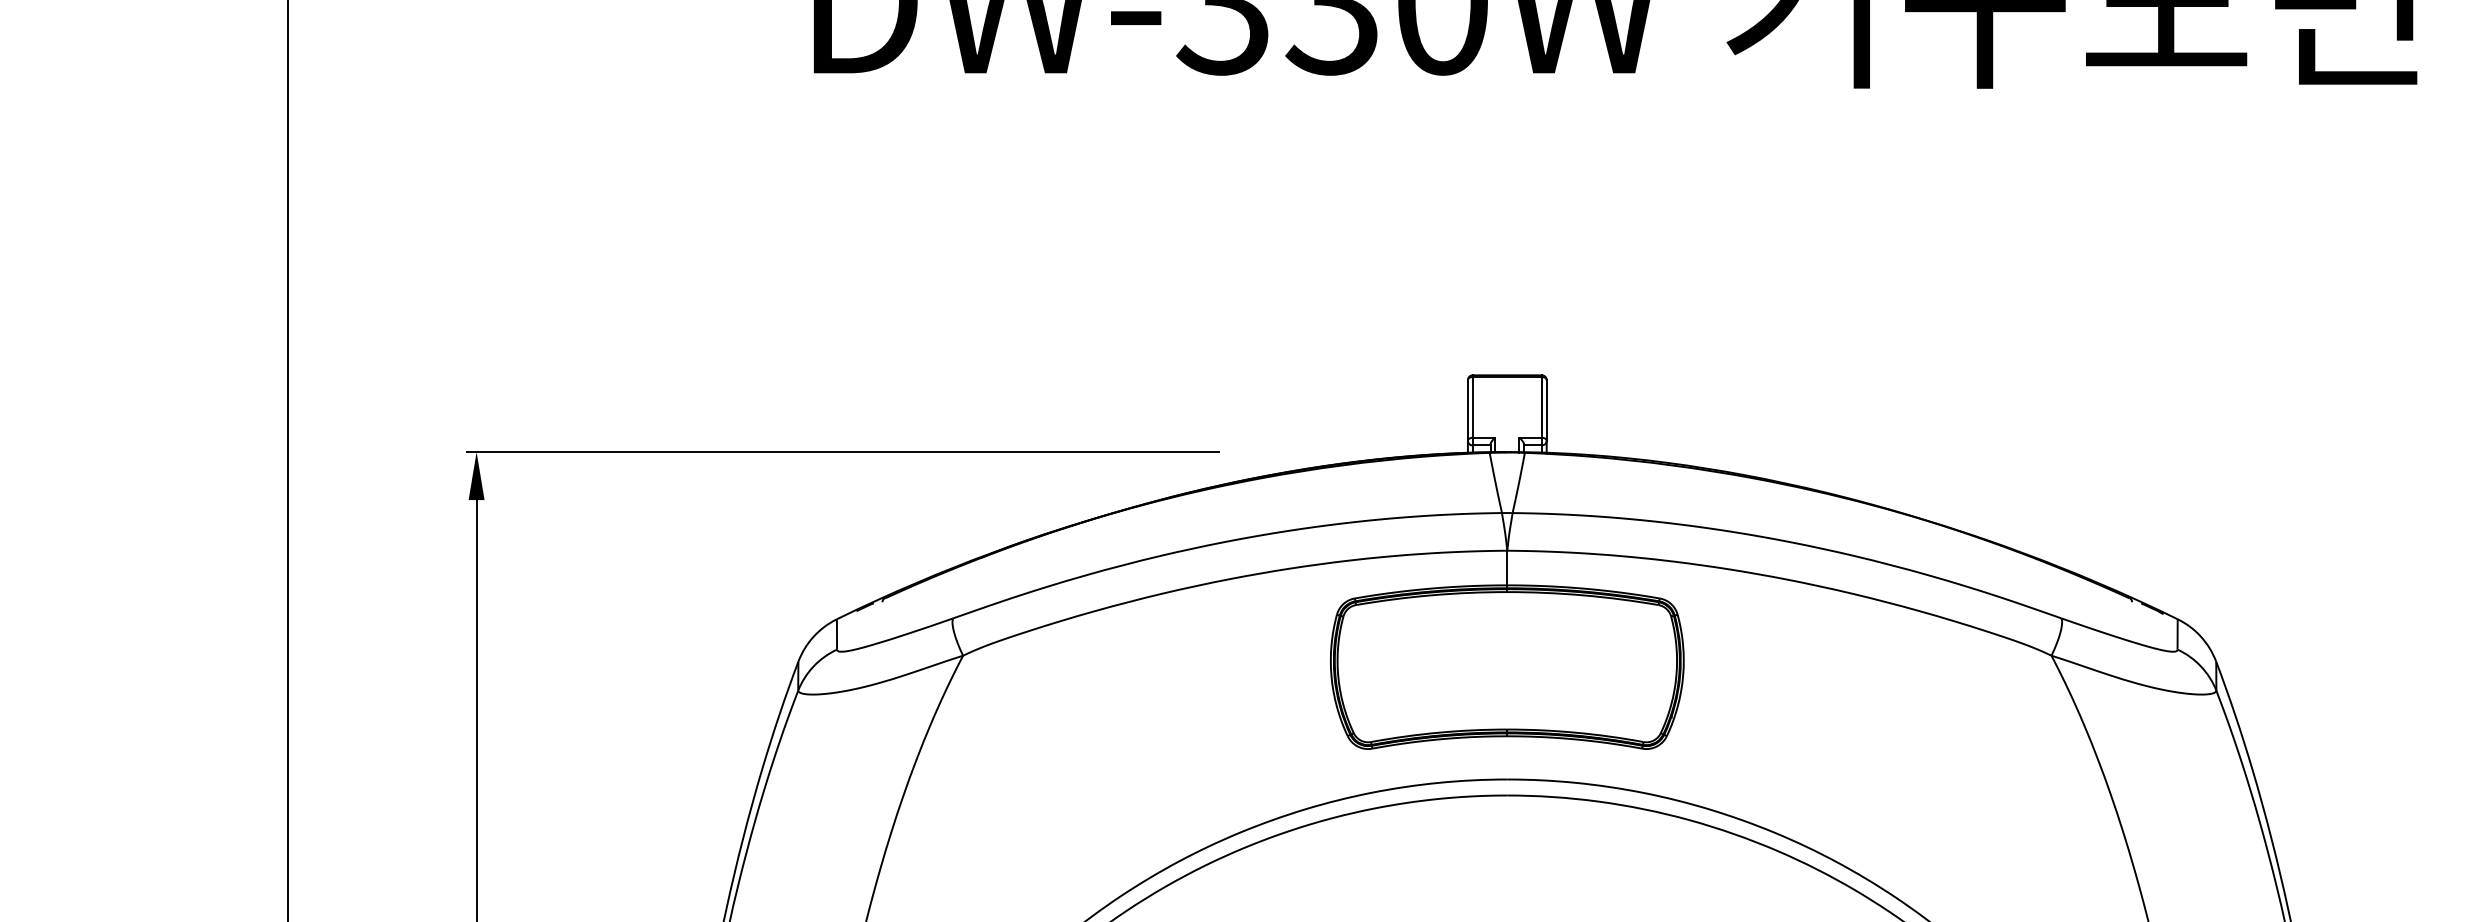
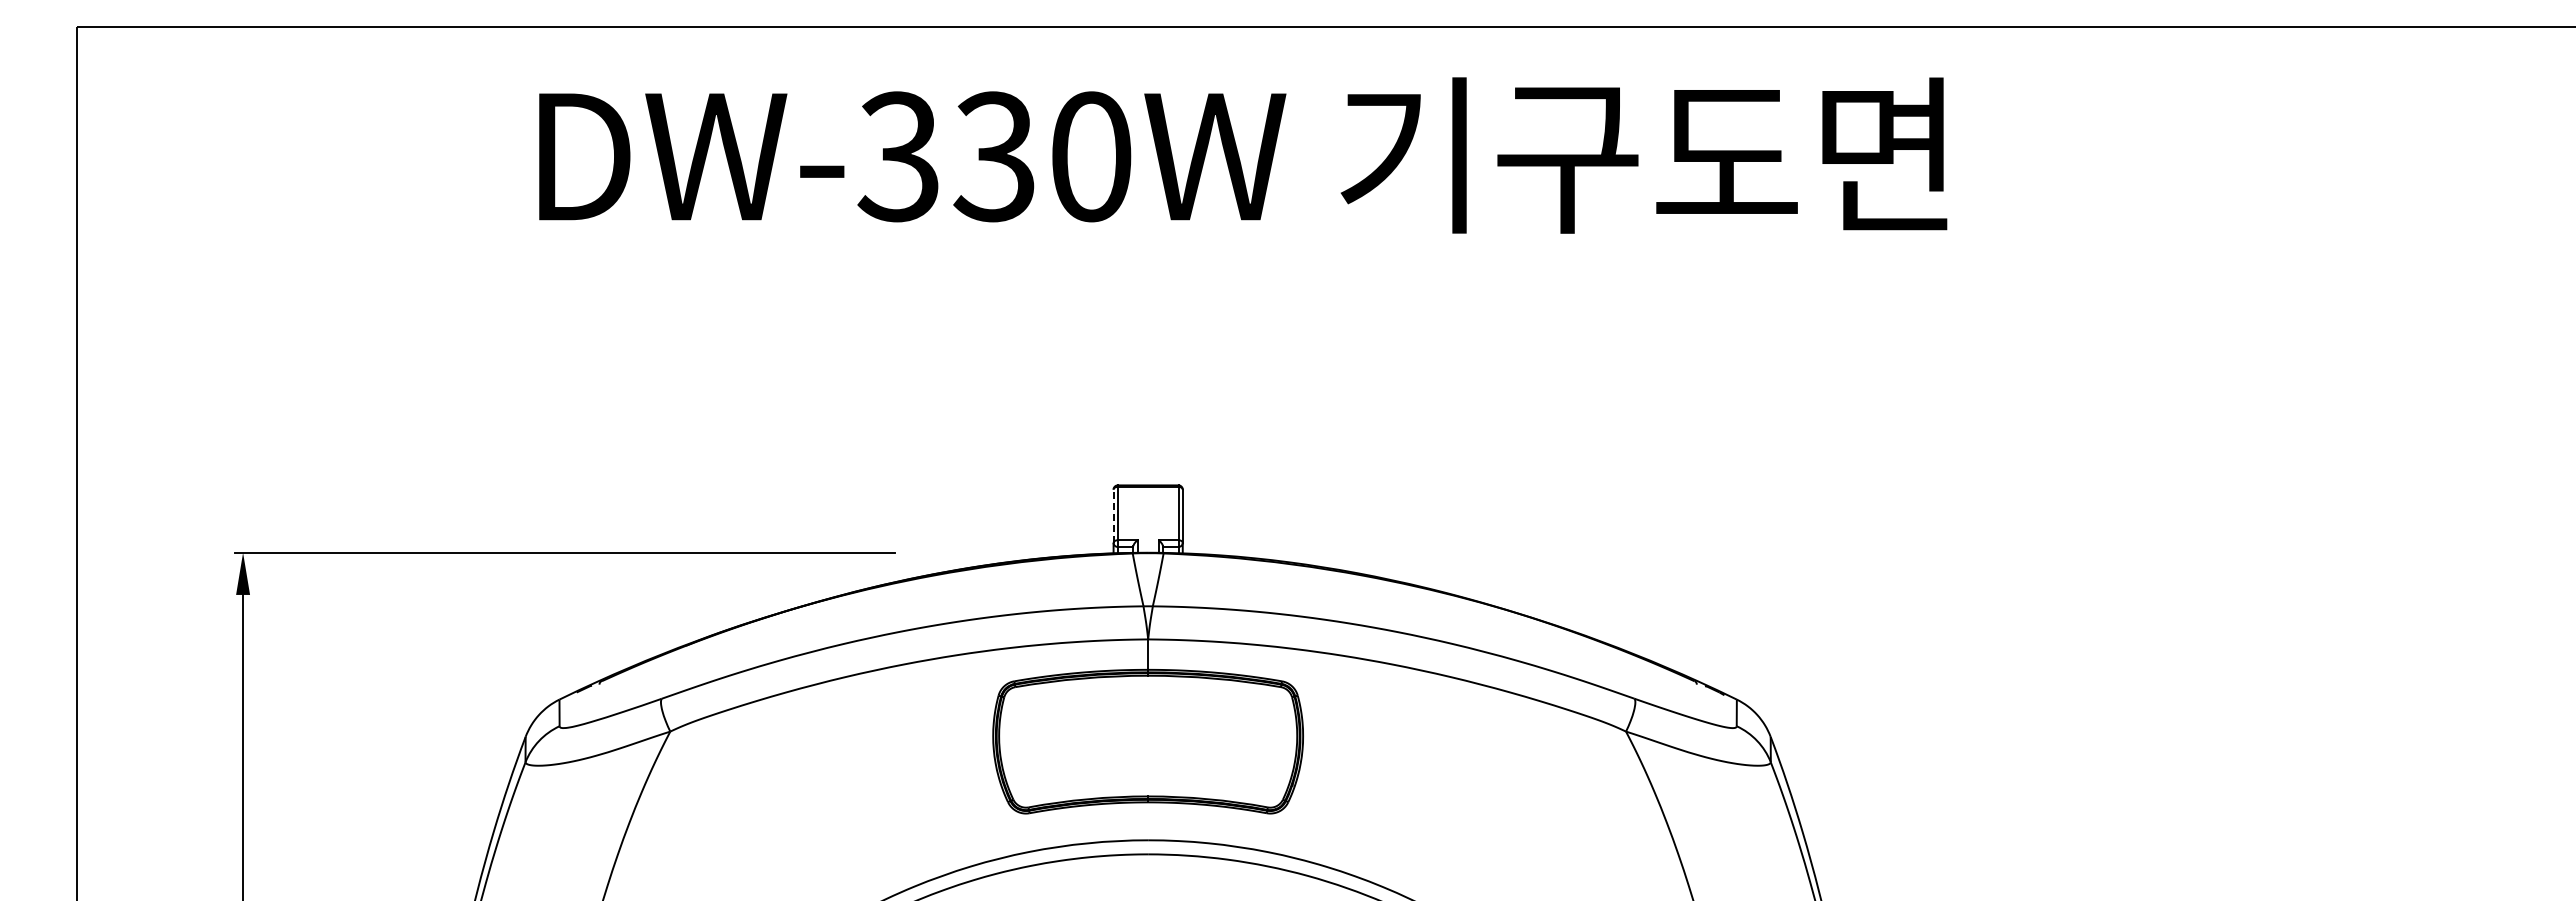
line: (1467, 410) -> (1113, 516), solid -> dashed

